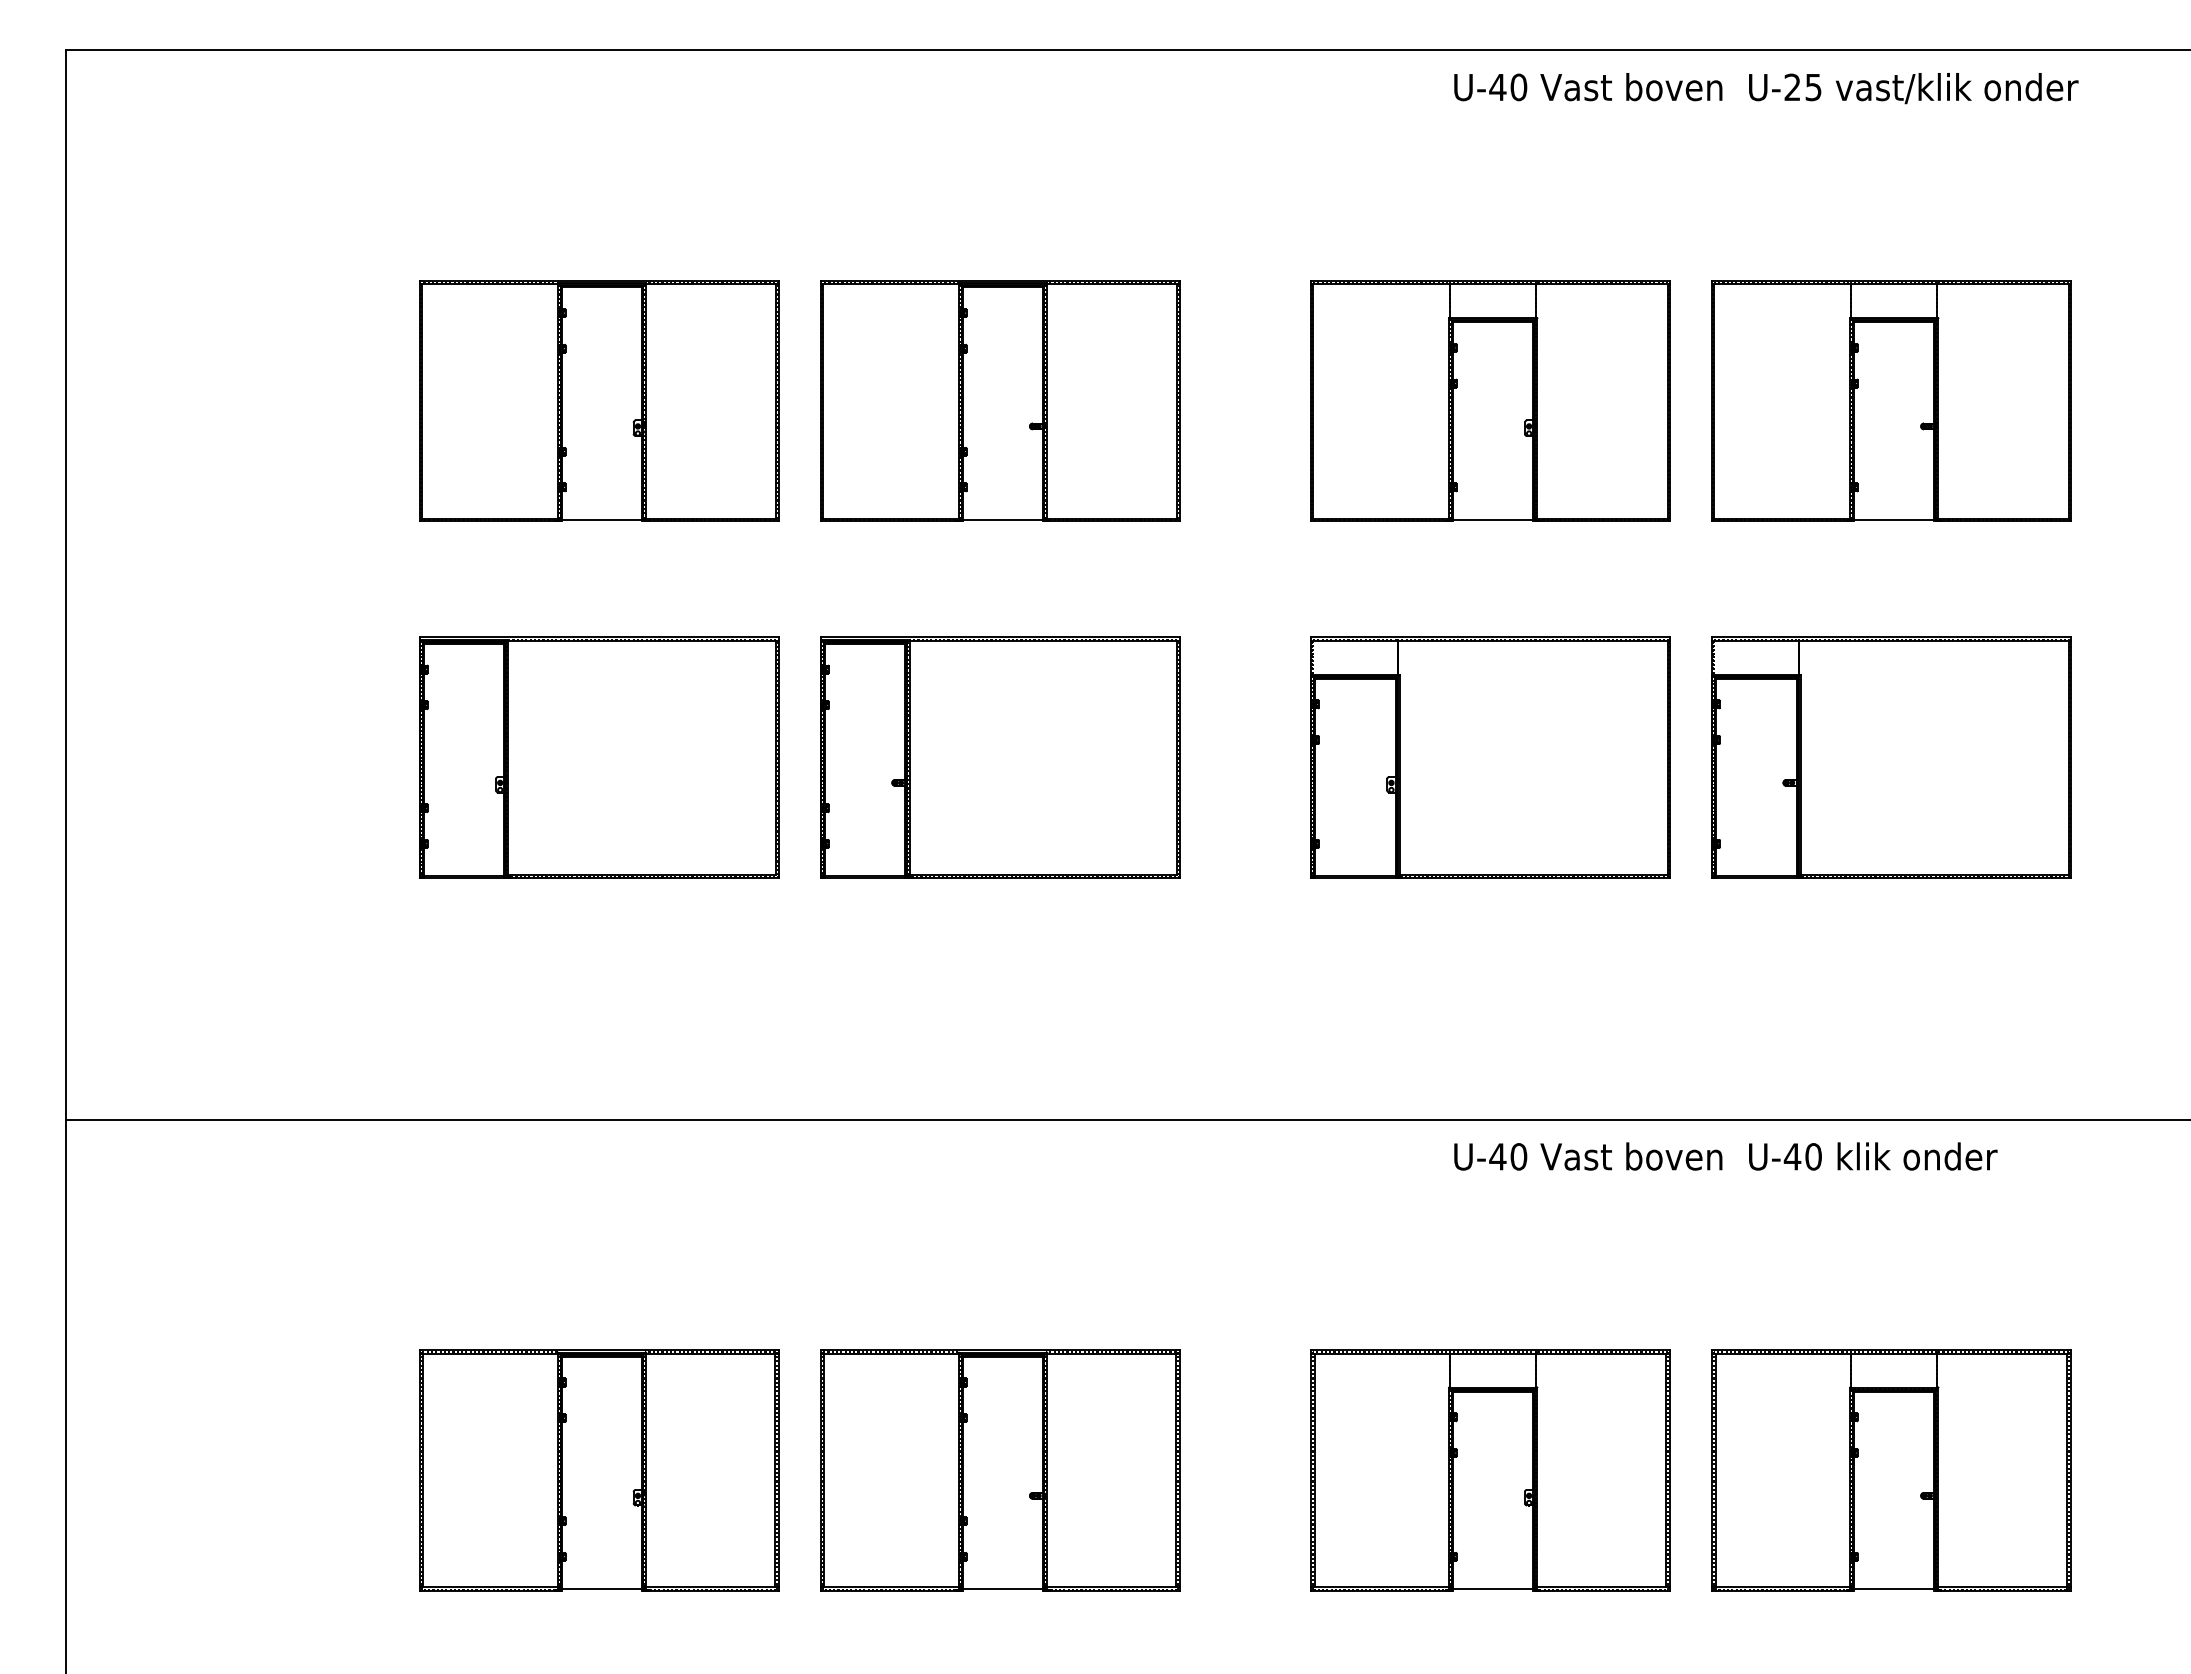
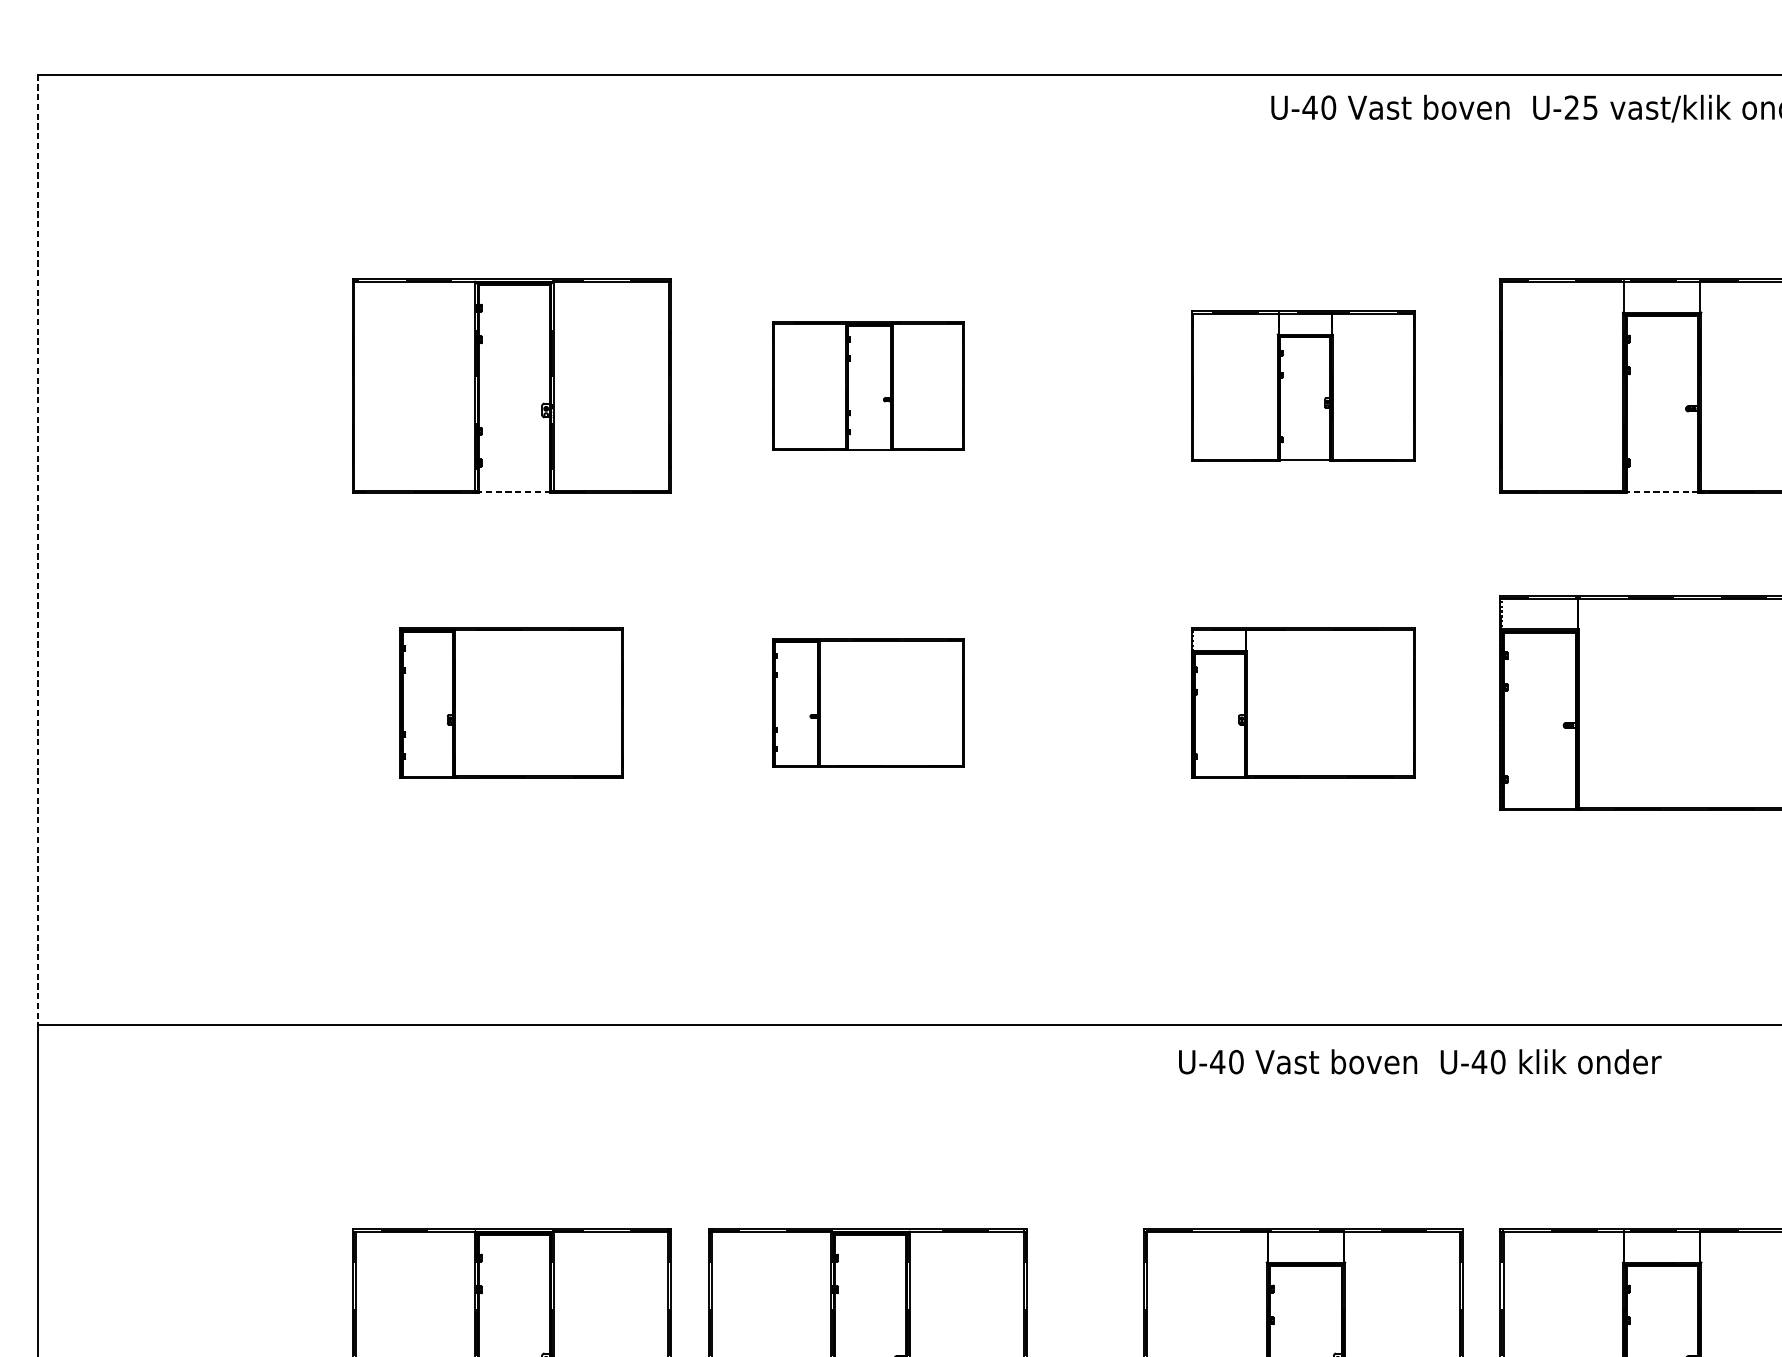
part: (1000, 400) -> (868, 385), size x0.6
part: (1490, 400) -> (1303, 385), size x0.7
line: (601, 520) -> (513, 492), solid -> dashed
line: (1893, 520) -> (1661, 492), solid -> dashed
line: (65, 584) -> (37, 549), solid -> dashed
part: (599, 757) -> (512, 702), size x0.7
part: (1000, 757) -> (868, 702), size x0.6
part: (1490, 757) -> (1303, 702), size x0.7
text: (1725, 1156) -> (1419, 1061), moved

